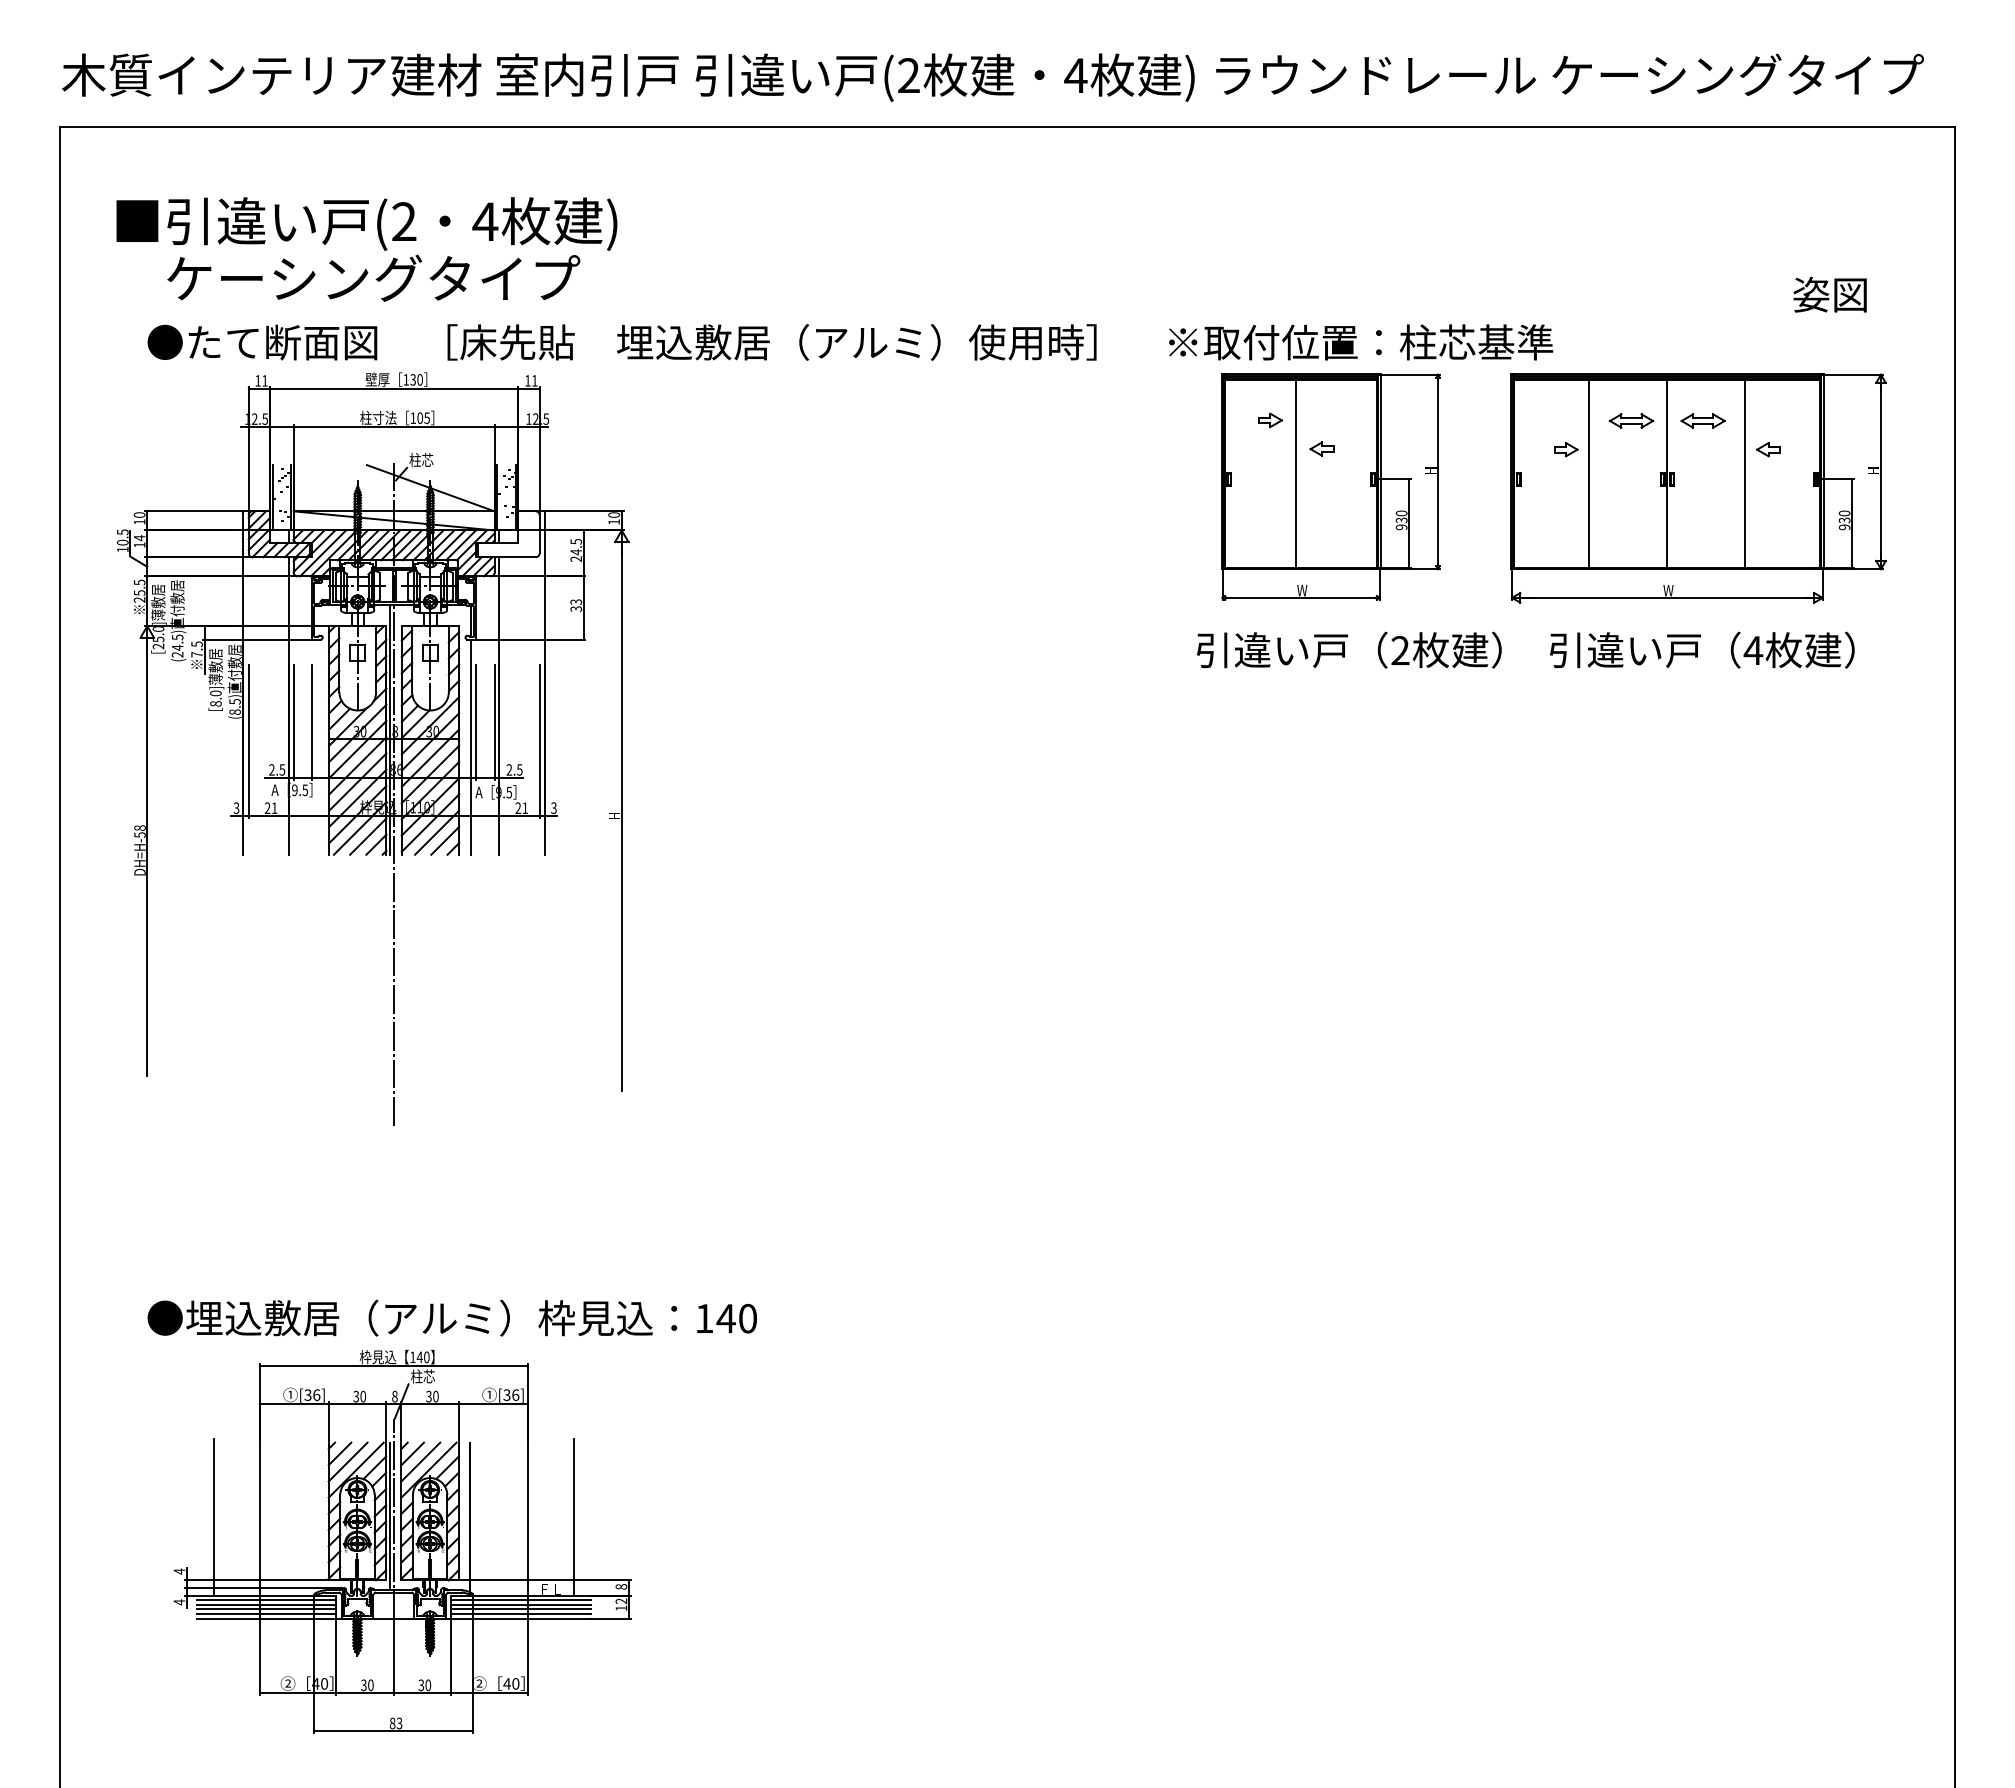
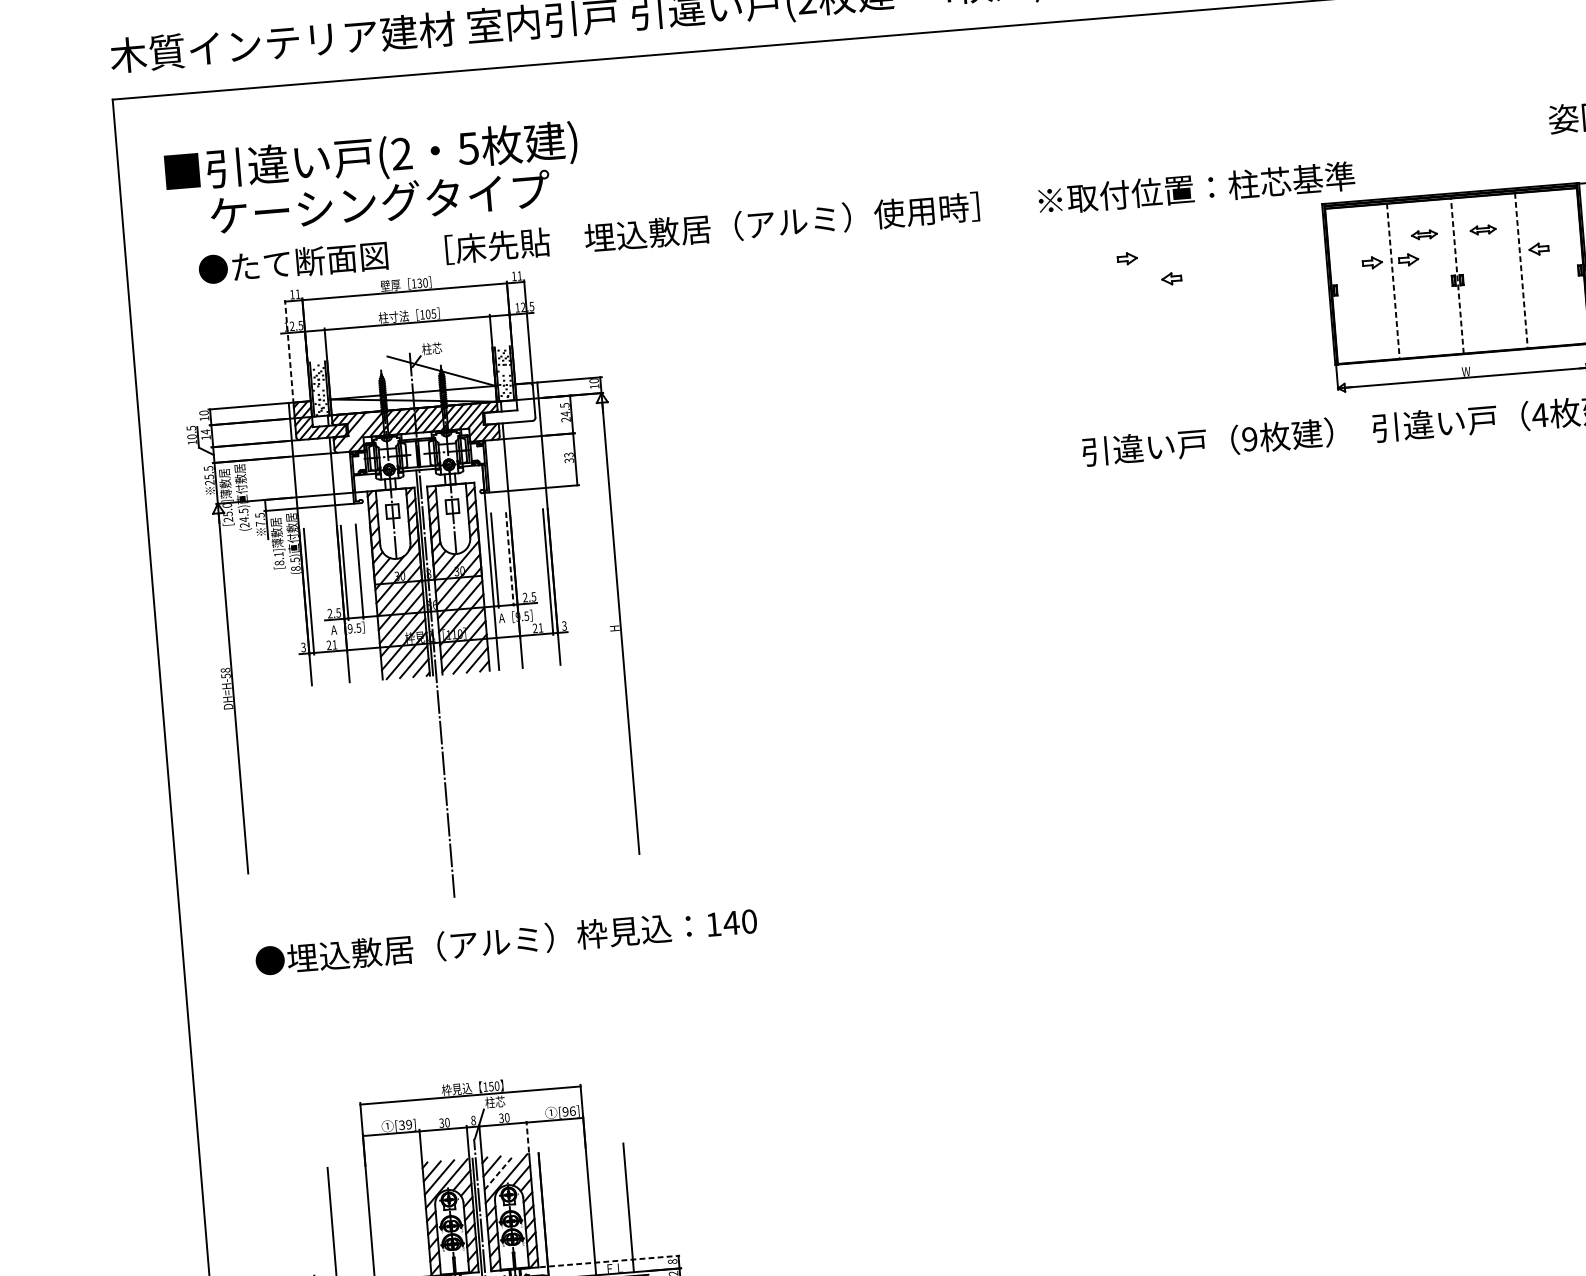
text: (485, 221) -> (468, 148), 4 -> 5
part: (1631, 420) -> (1424, 234), size x0.7
part: (1702, 420) -> (1482, 229), size x0.7
line: (248, 449) -> (289, 351), solid -> dashed
part: (1610, 449) -> (1408, 259), added
line: (1667, 473) -> (1457, 275), solid -> dashed
line: (1589, 474) -> (1393, 281), solid -> dashed
line: (1745, 474) -> (1521, 271), solid -> dashed
part: (1330, 486) -> (1181, 309), removed
line: (323, 553) -> (357, 432), removed
text: (1400, 650) -> (1249, 439), 2 -> 9
text: (215, 693) -> (278, 554), 8.0] -> 8.1]
line: (494, 722) -> (509, 559), solid -> dashed
text: (451, 1317) -> (505, 940), moved
text: (419, 1357) -> (491, 1086), 140 -> 150
text: (506, 1394) -> (565, 1111), [36] -> [96]
text: (316, 1395) -> (408, 1124), [36] -> [39]
line: (458, 1421) -> (527, 1136), solid -> dashed
line: (421, 1461) -> (499, 1172), solid -> dashed
line: (546, 1580) -> (610, 1261), solid -> dashed

